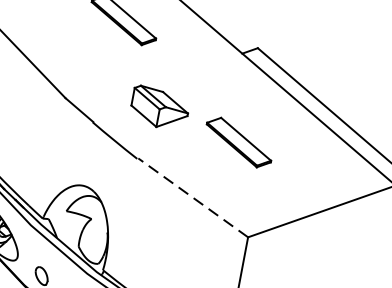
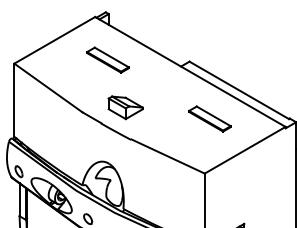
part: (159, 107) -> (125, 107), moved
part: (238, 141) -> (209, 118), moved
line: (192, 197) -> (167, 156), dashed -> solid

